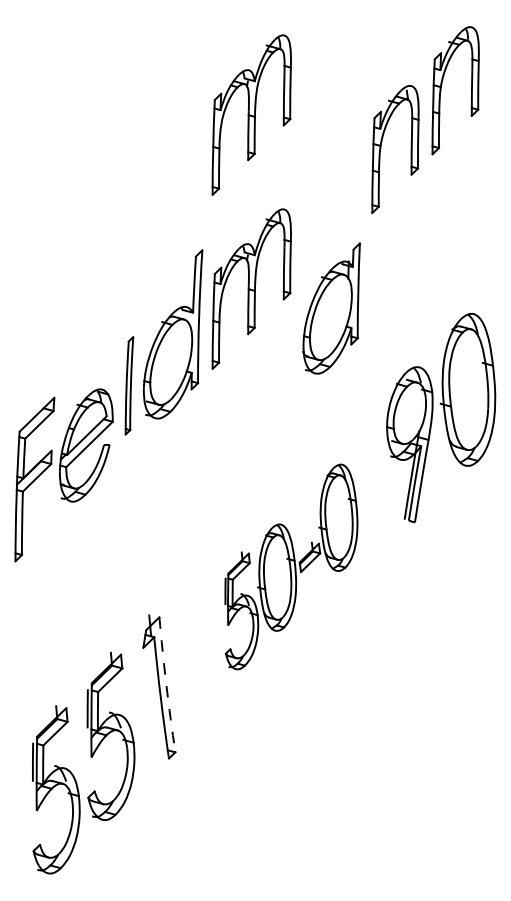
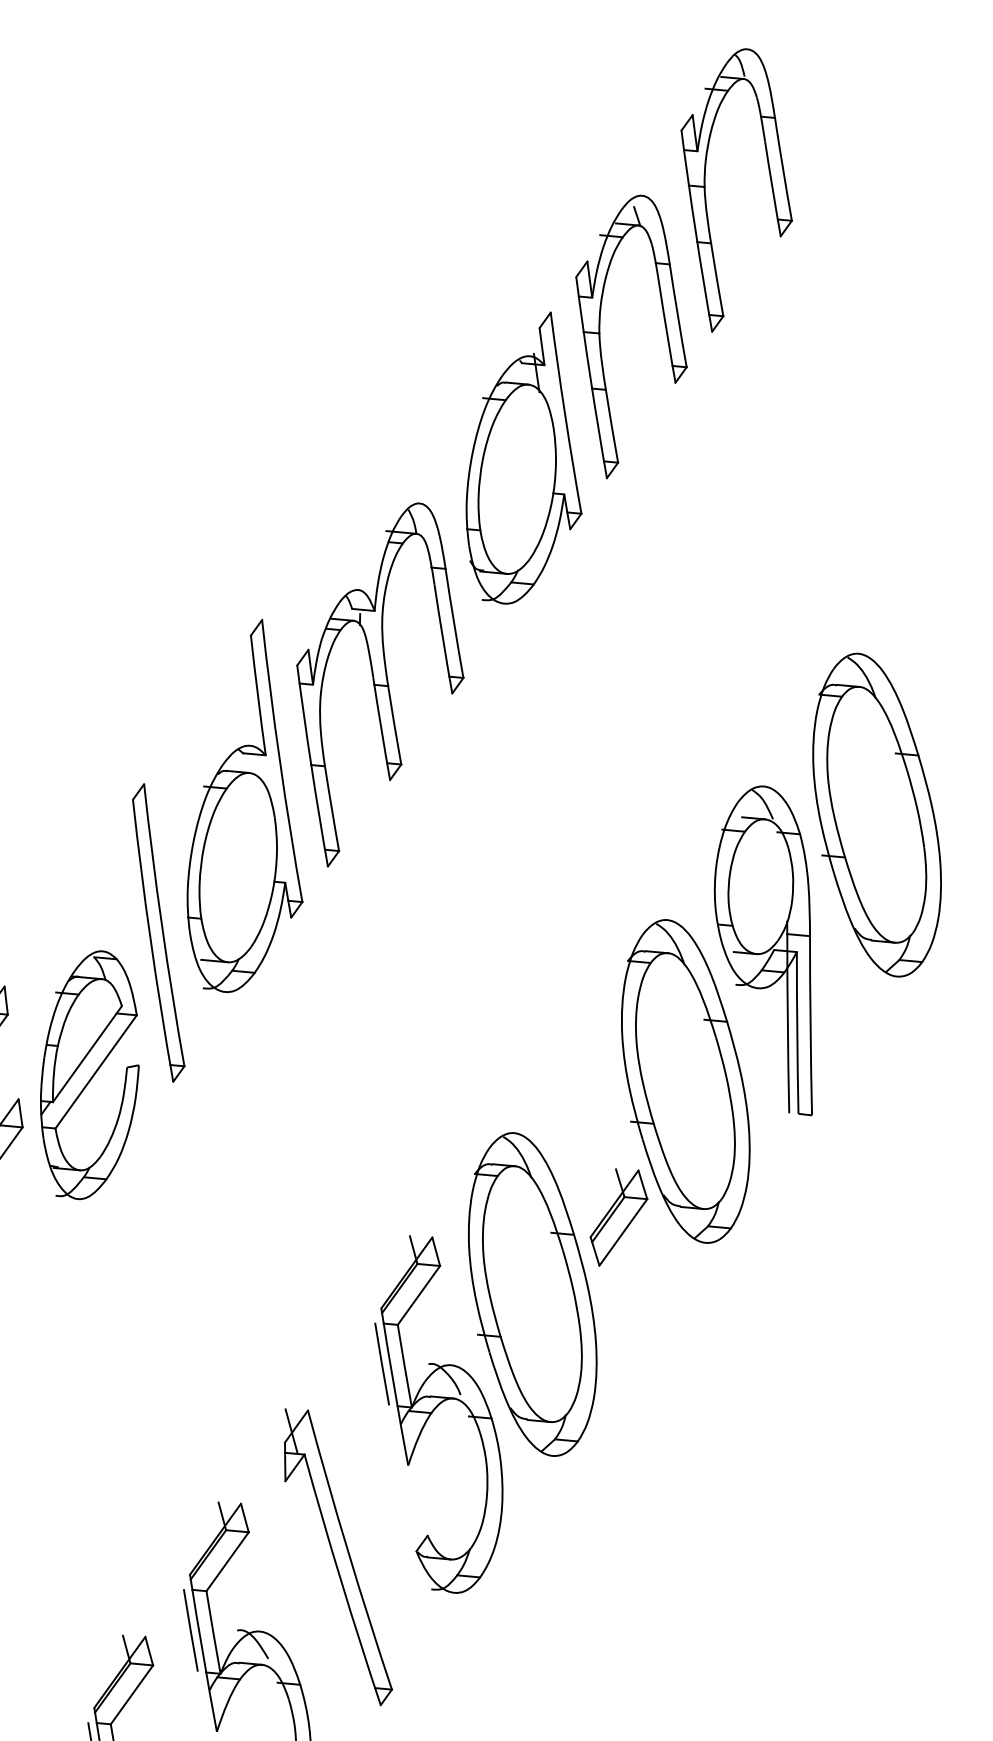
part: (251, 114) -> (315, 315), removed
part: (331, 308) -> (514, 460), moved
part: (129, 385) -> (158, 932), size x1.43
part: (291, 566) -> (567, 1254), size x1.43
arc: (166, 684) -> (347, 1549), dashed -> solid

